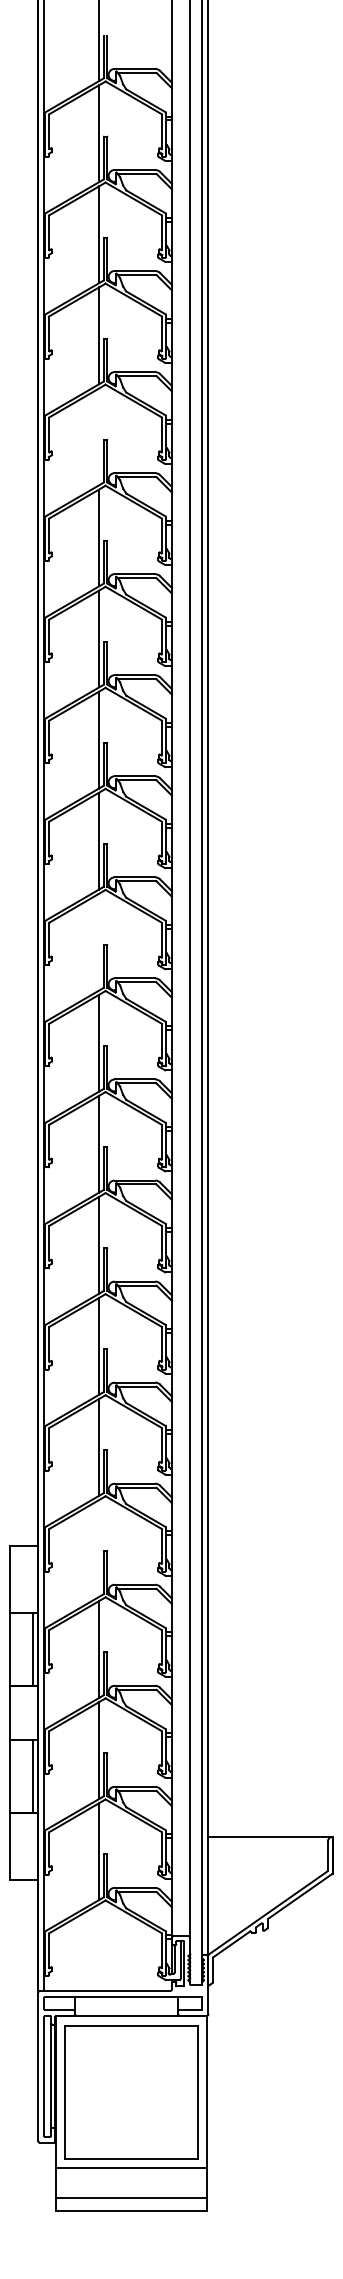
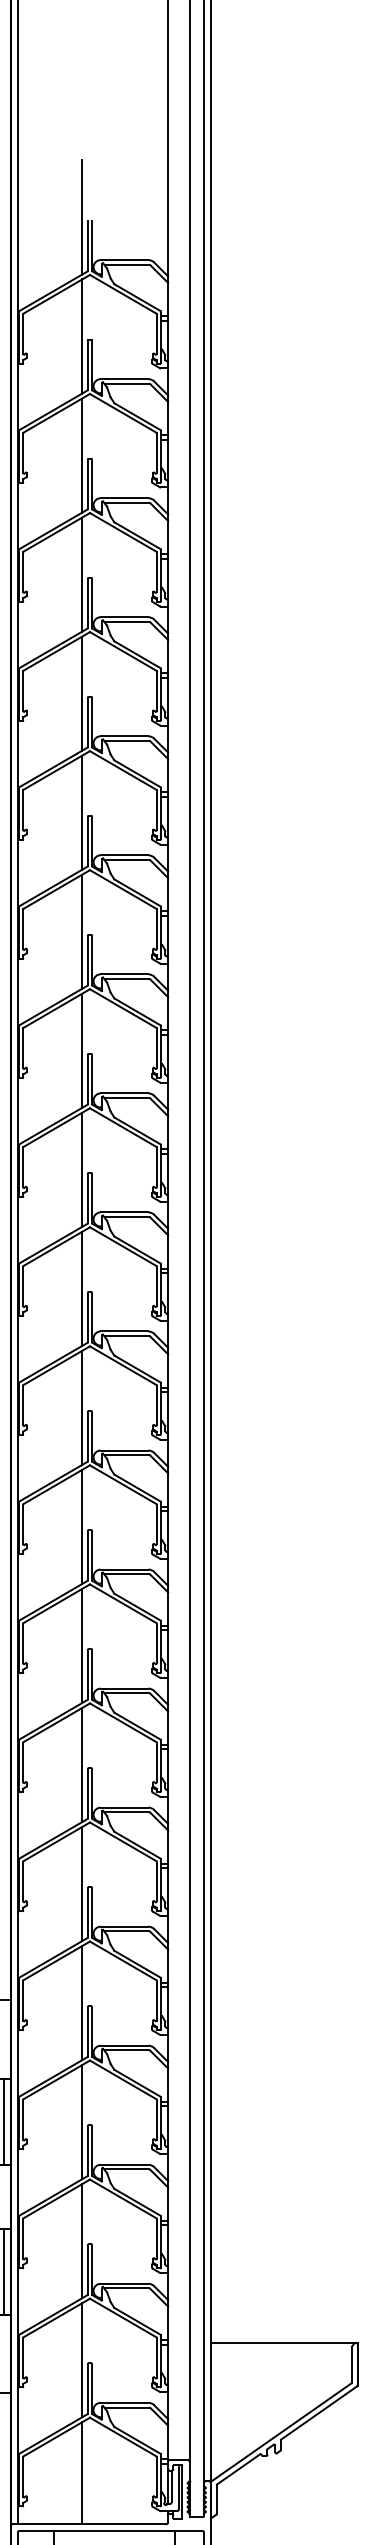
line: (99, 436) -> (82, 693), added
line: (99, 941) -> (82, 1288), added
line: (99, 1548) -> (82, 2003), added
line: (99, 1947) -> (82, 2473), added

